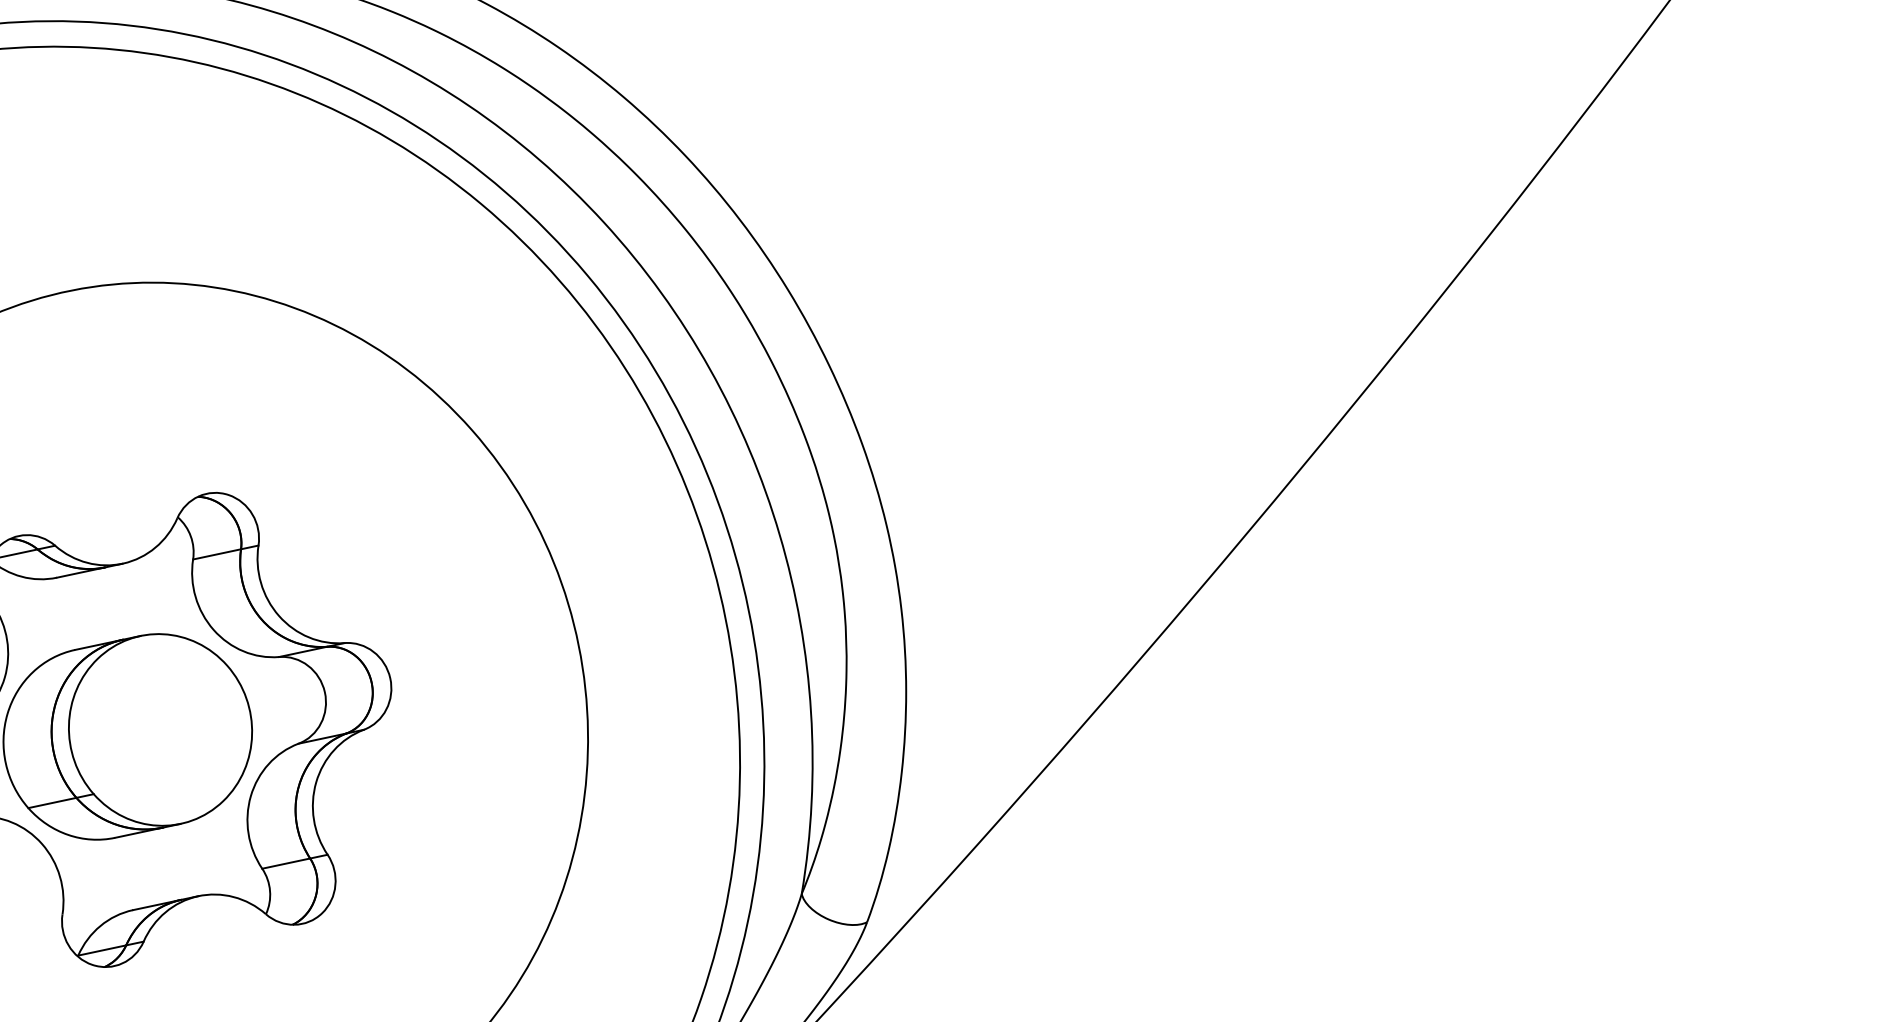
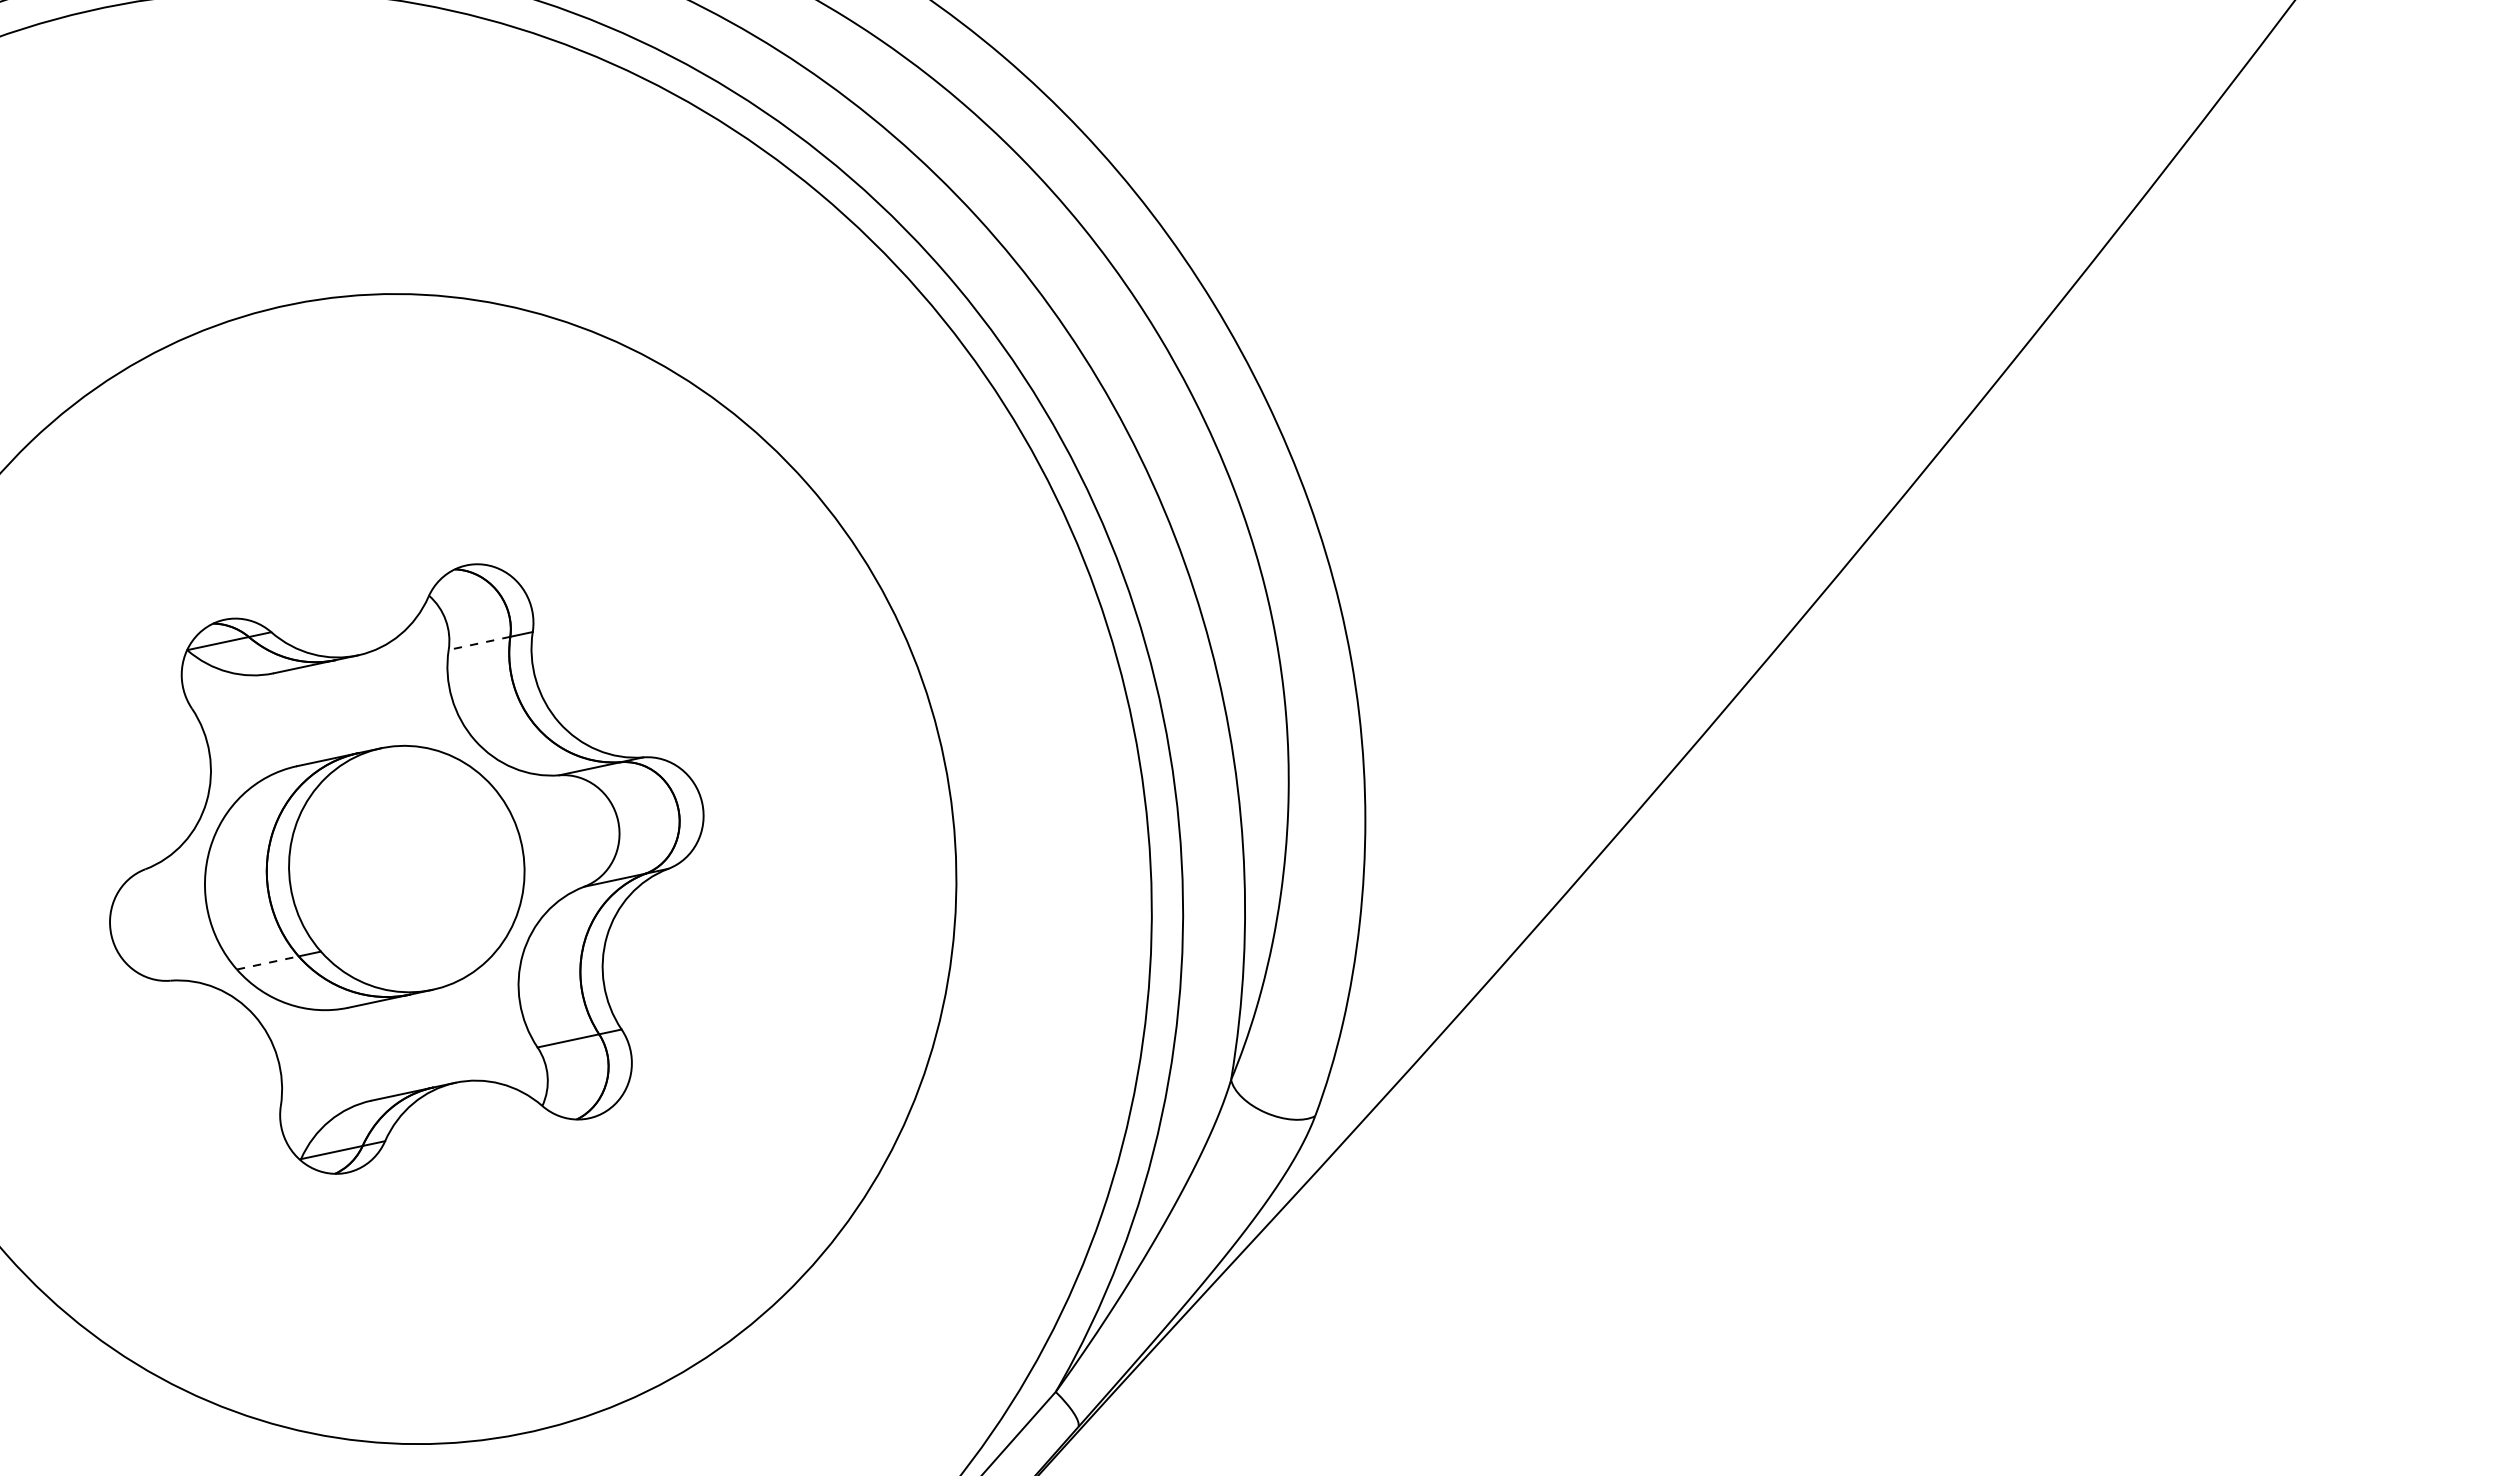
line: (217, 554) -> (479, 643), solid -> dashed
line: (52, 802) -> (267, 962), solid -> dashed

